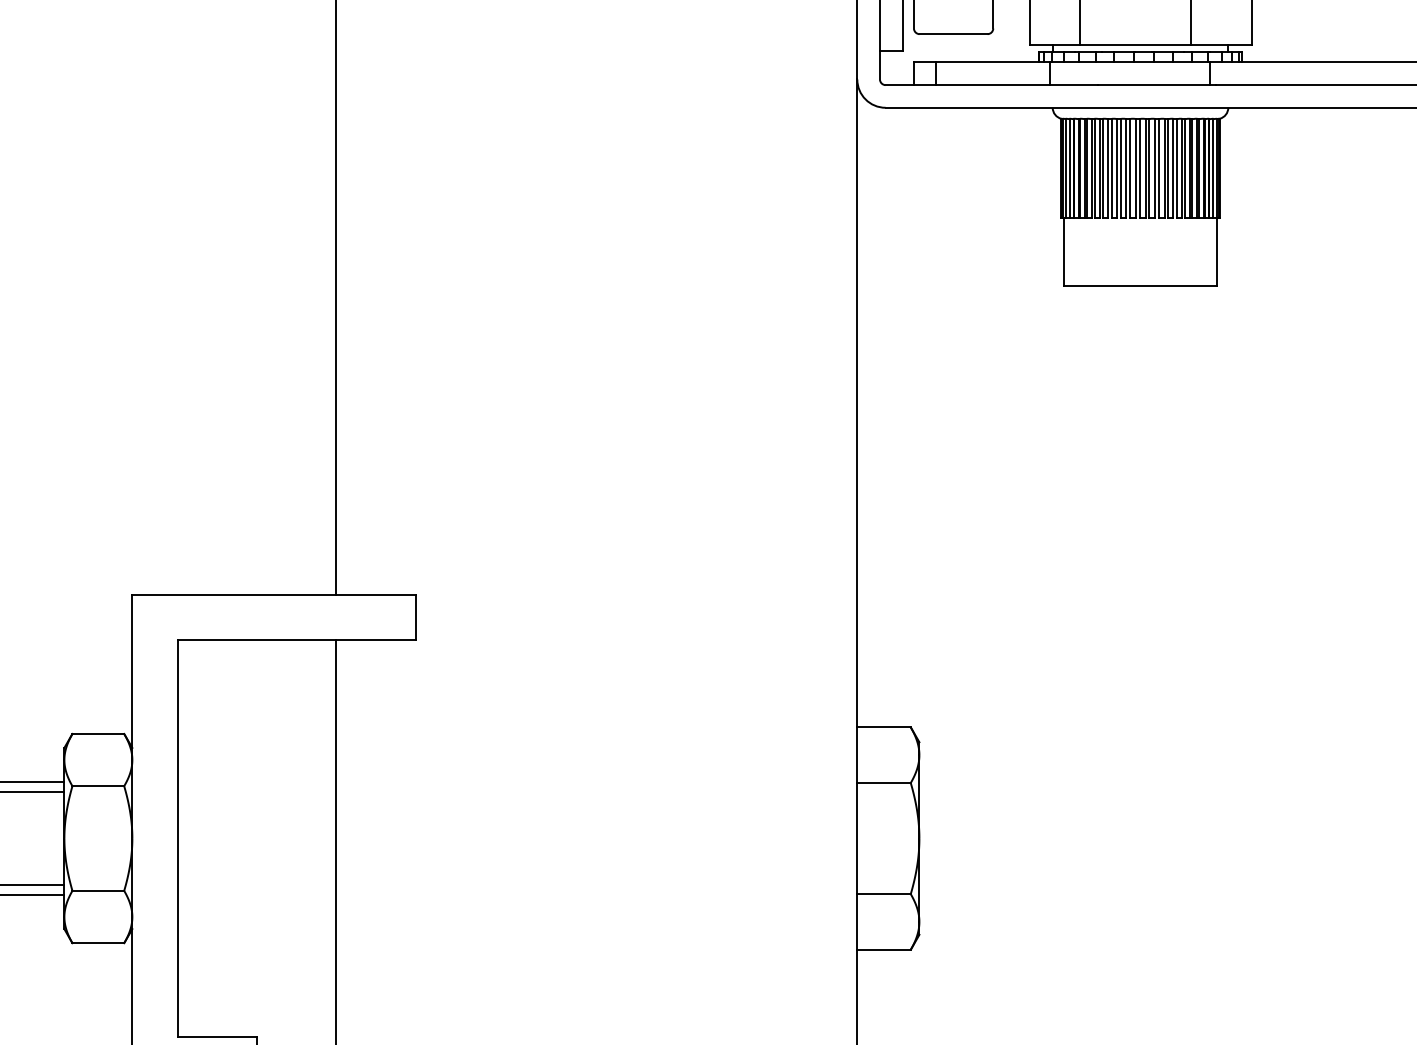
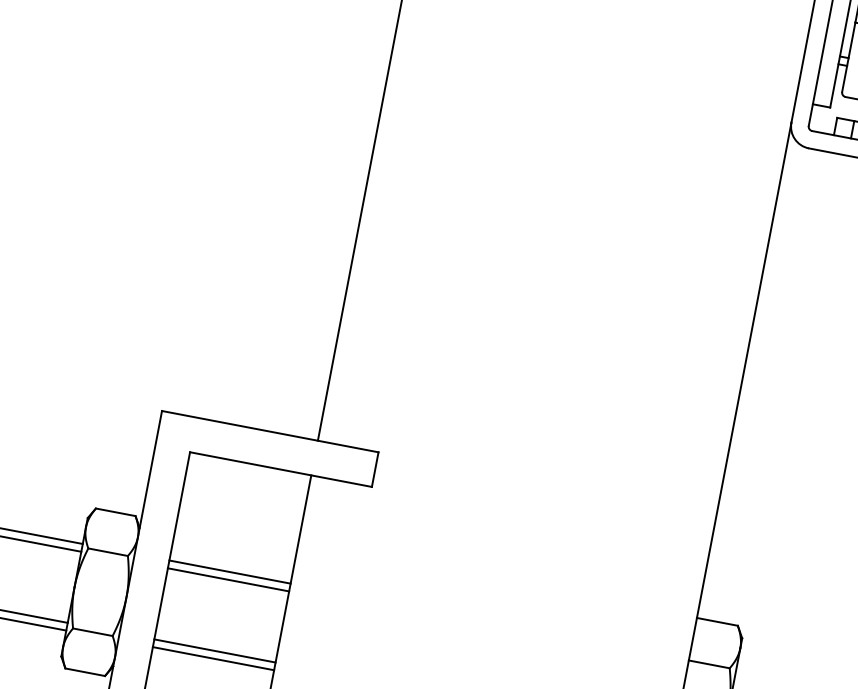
line: (256, 781) -> (229, 571), added
line: (256, 792) -> (228, 580), added
line: (256, 885) -> (214, 651), added
line: (256, 895) -> (213, 658), added

